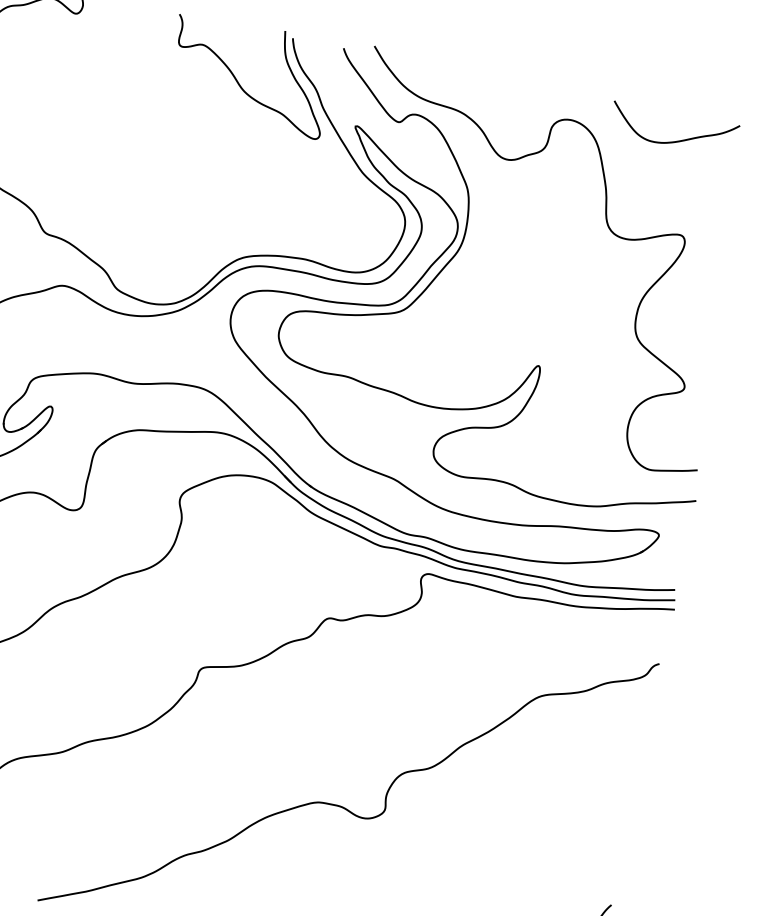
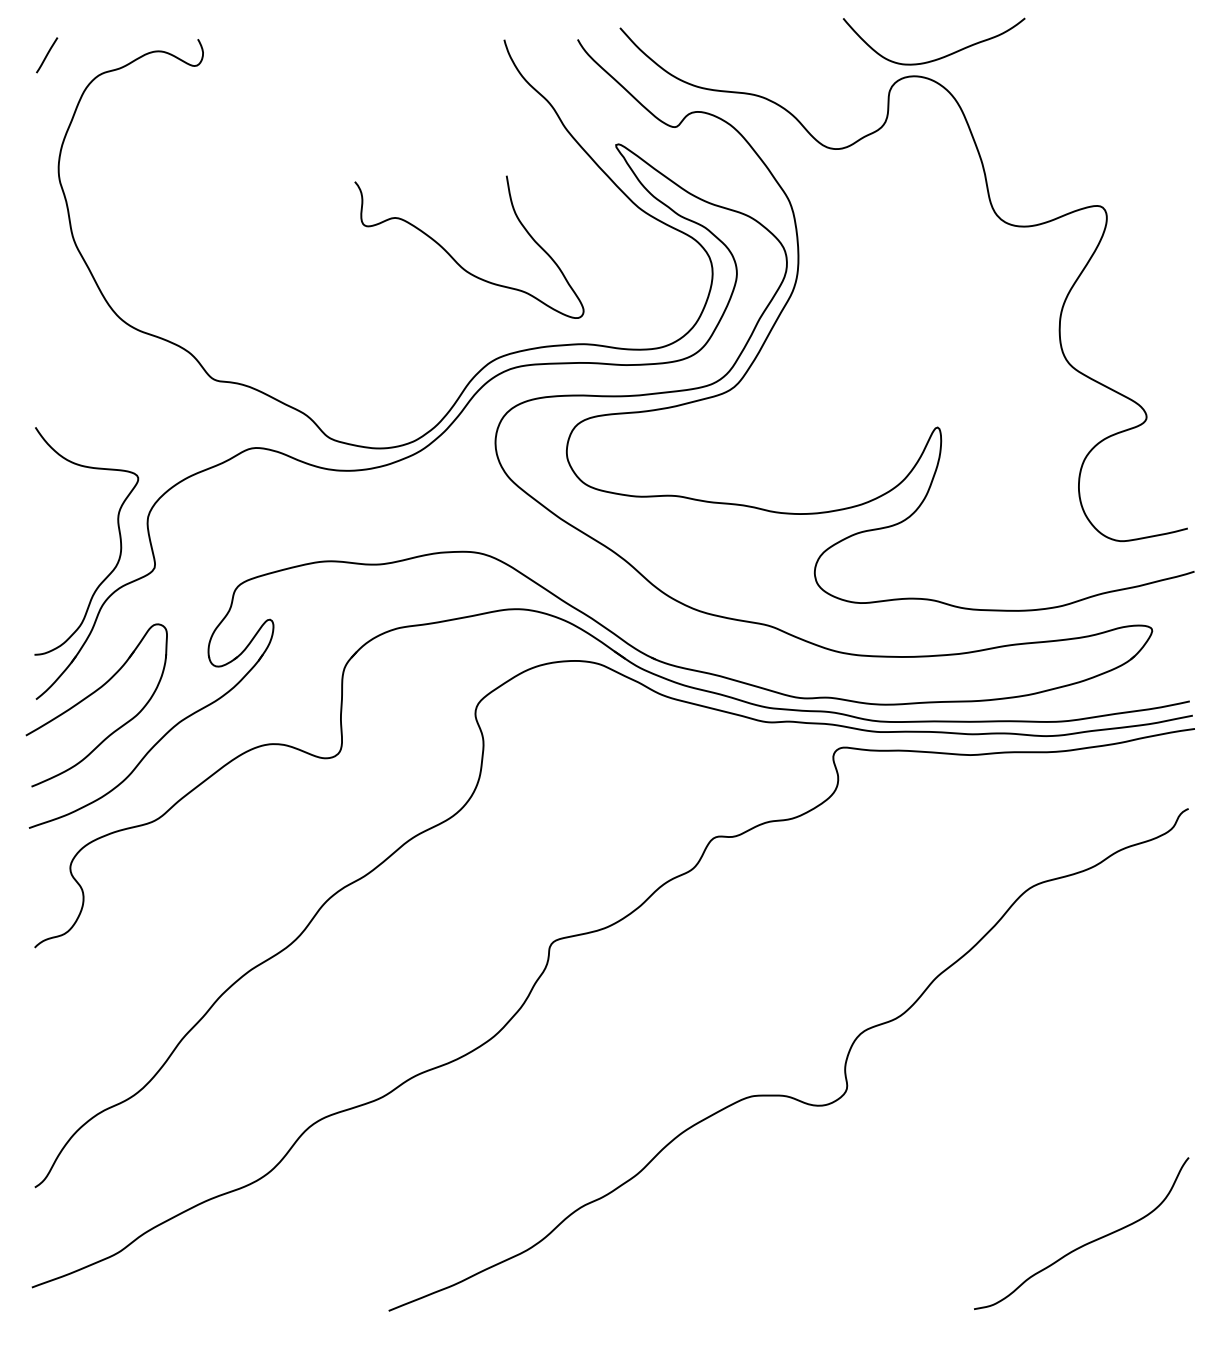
curve: (238, 81) -> (455, 259), moved
curve: (675, 141) -> (939, 57), moved

